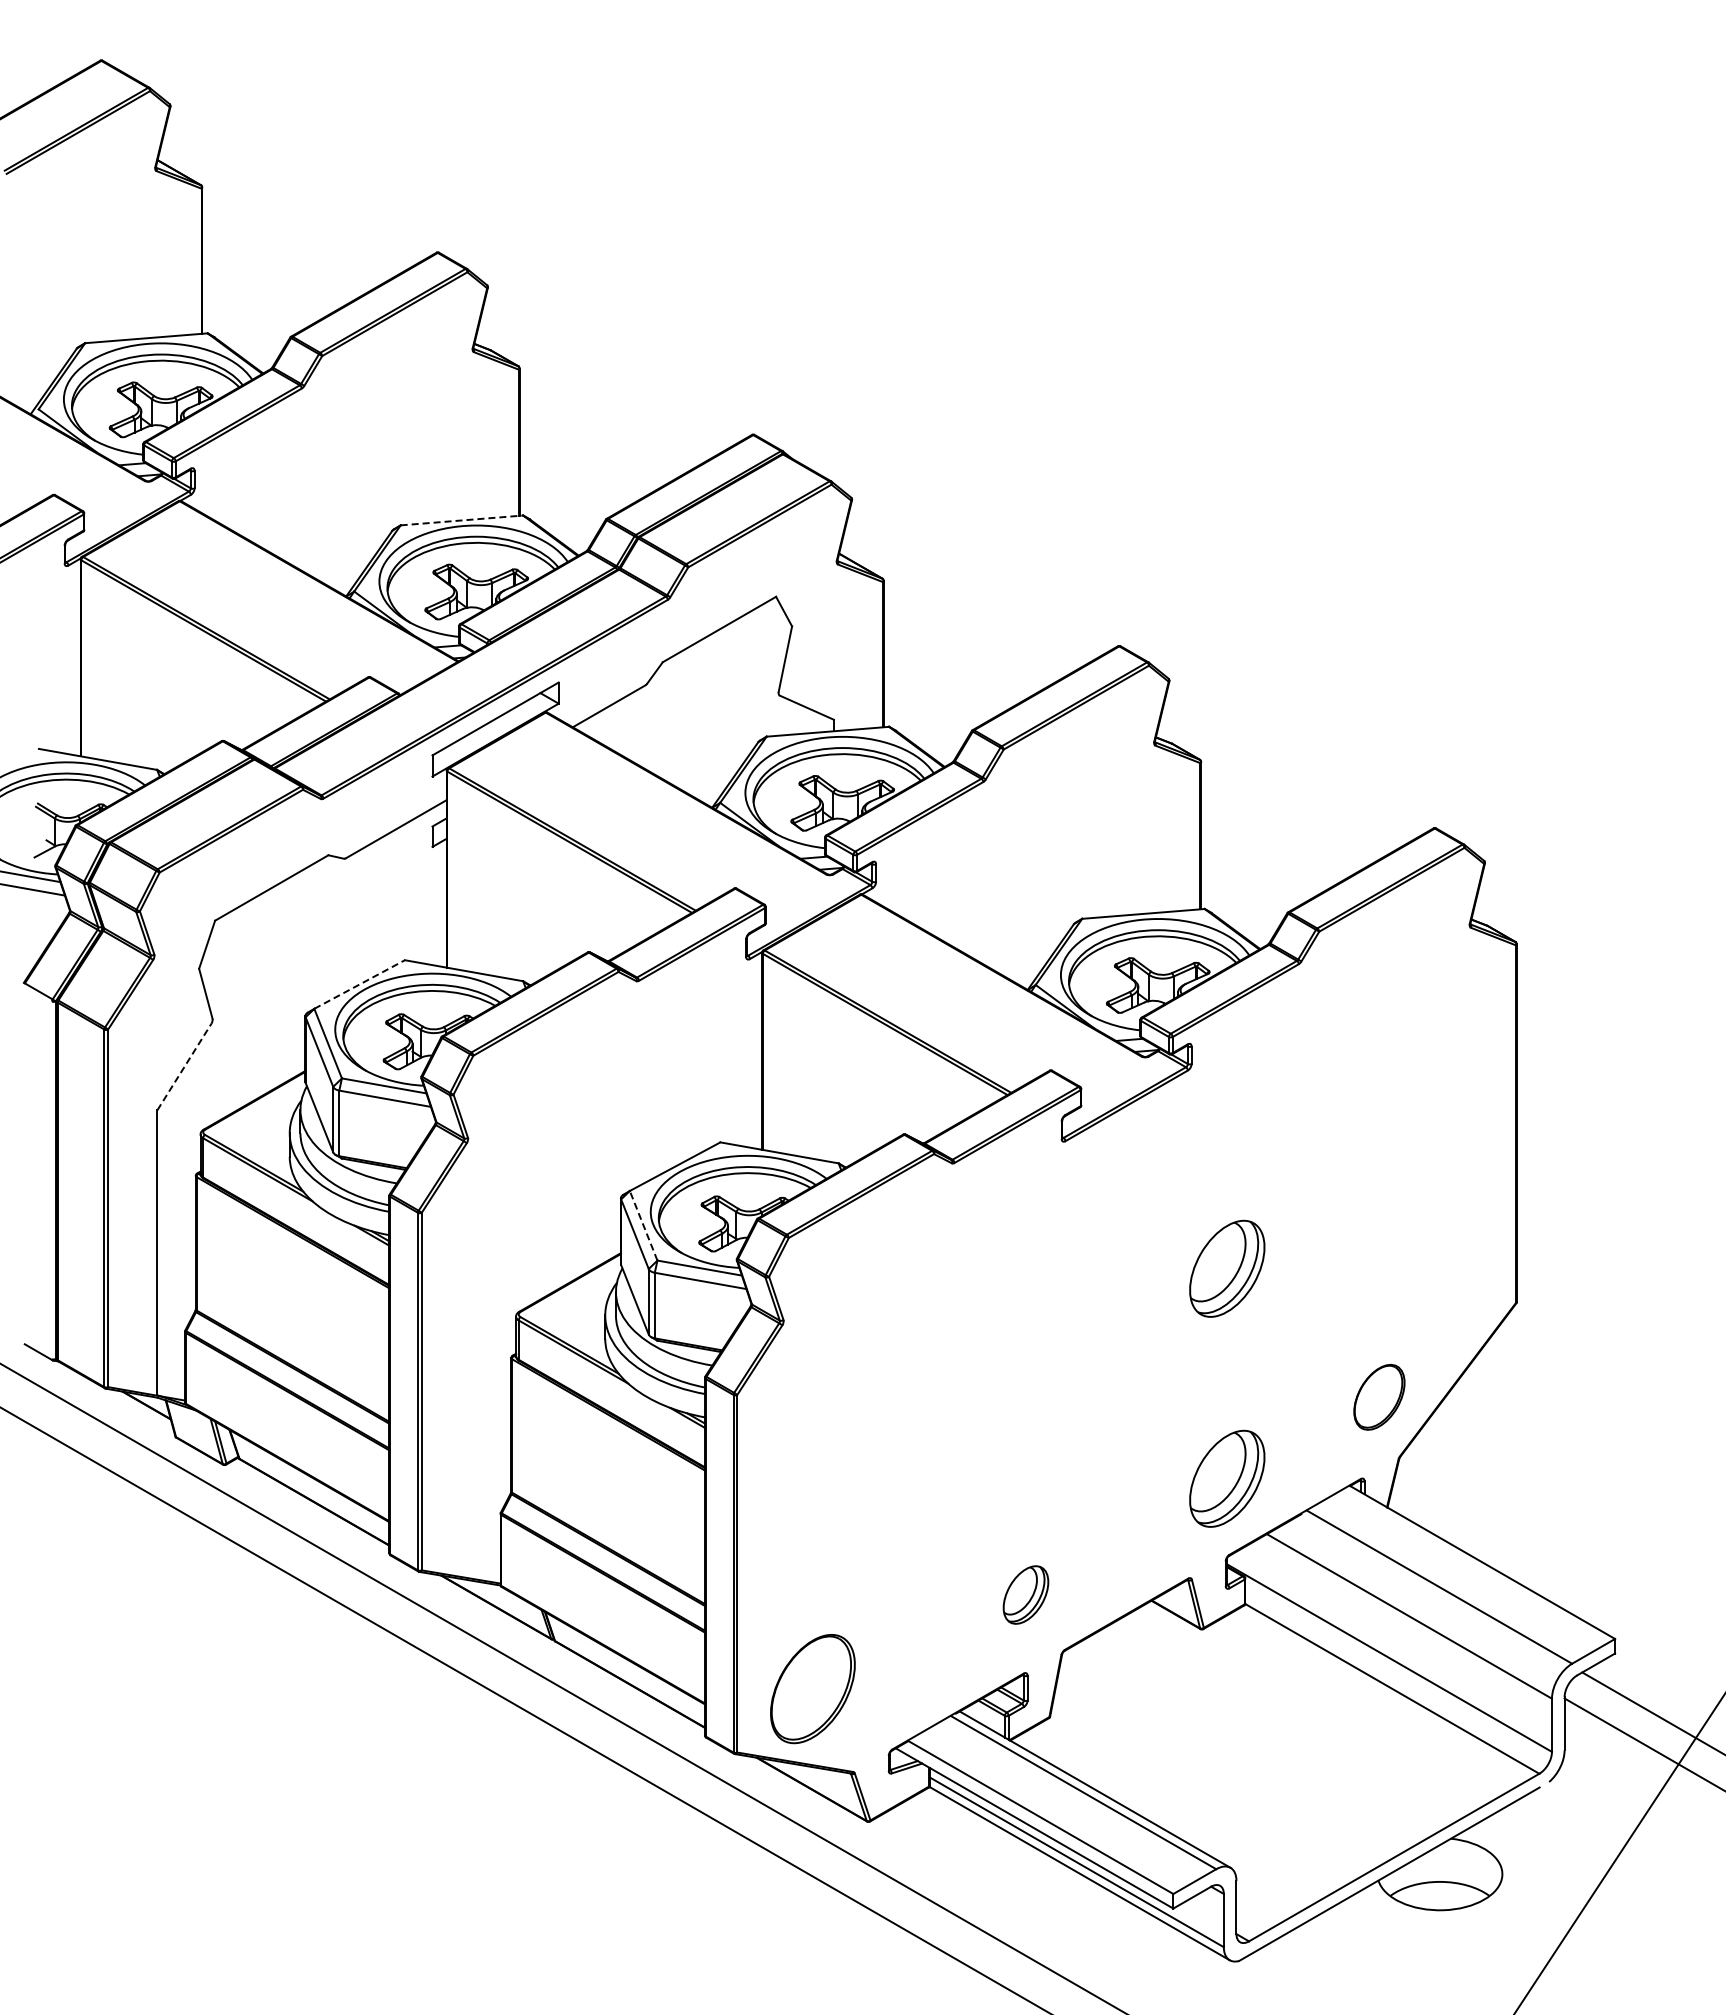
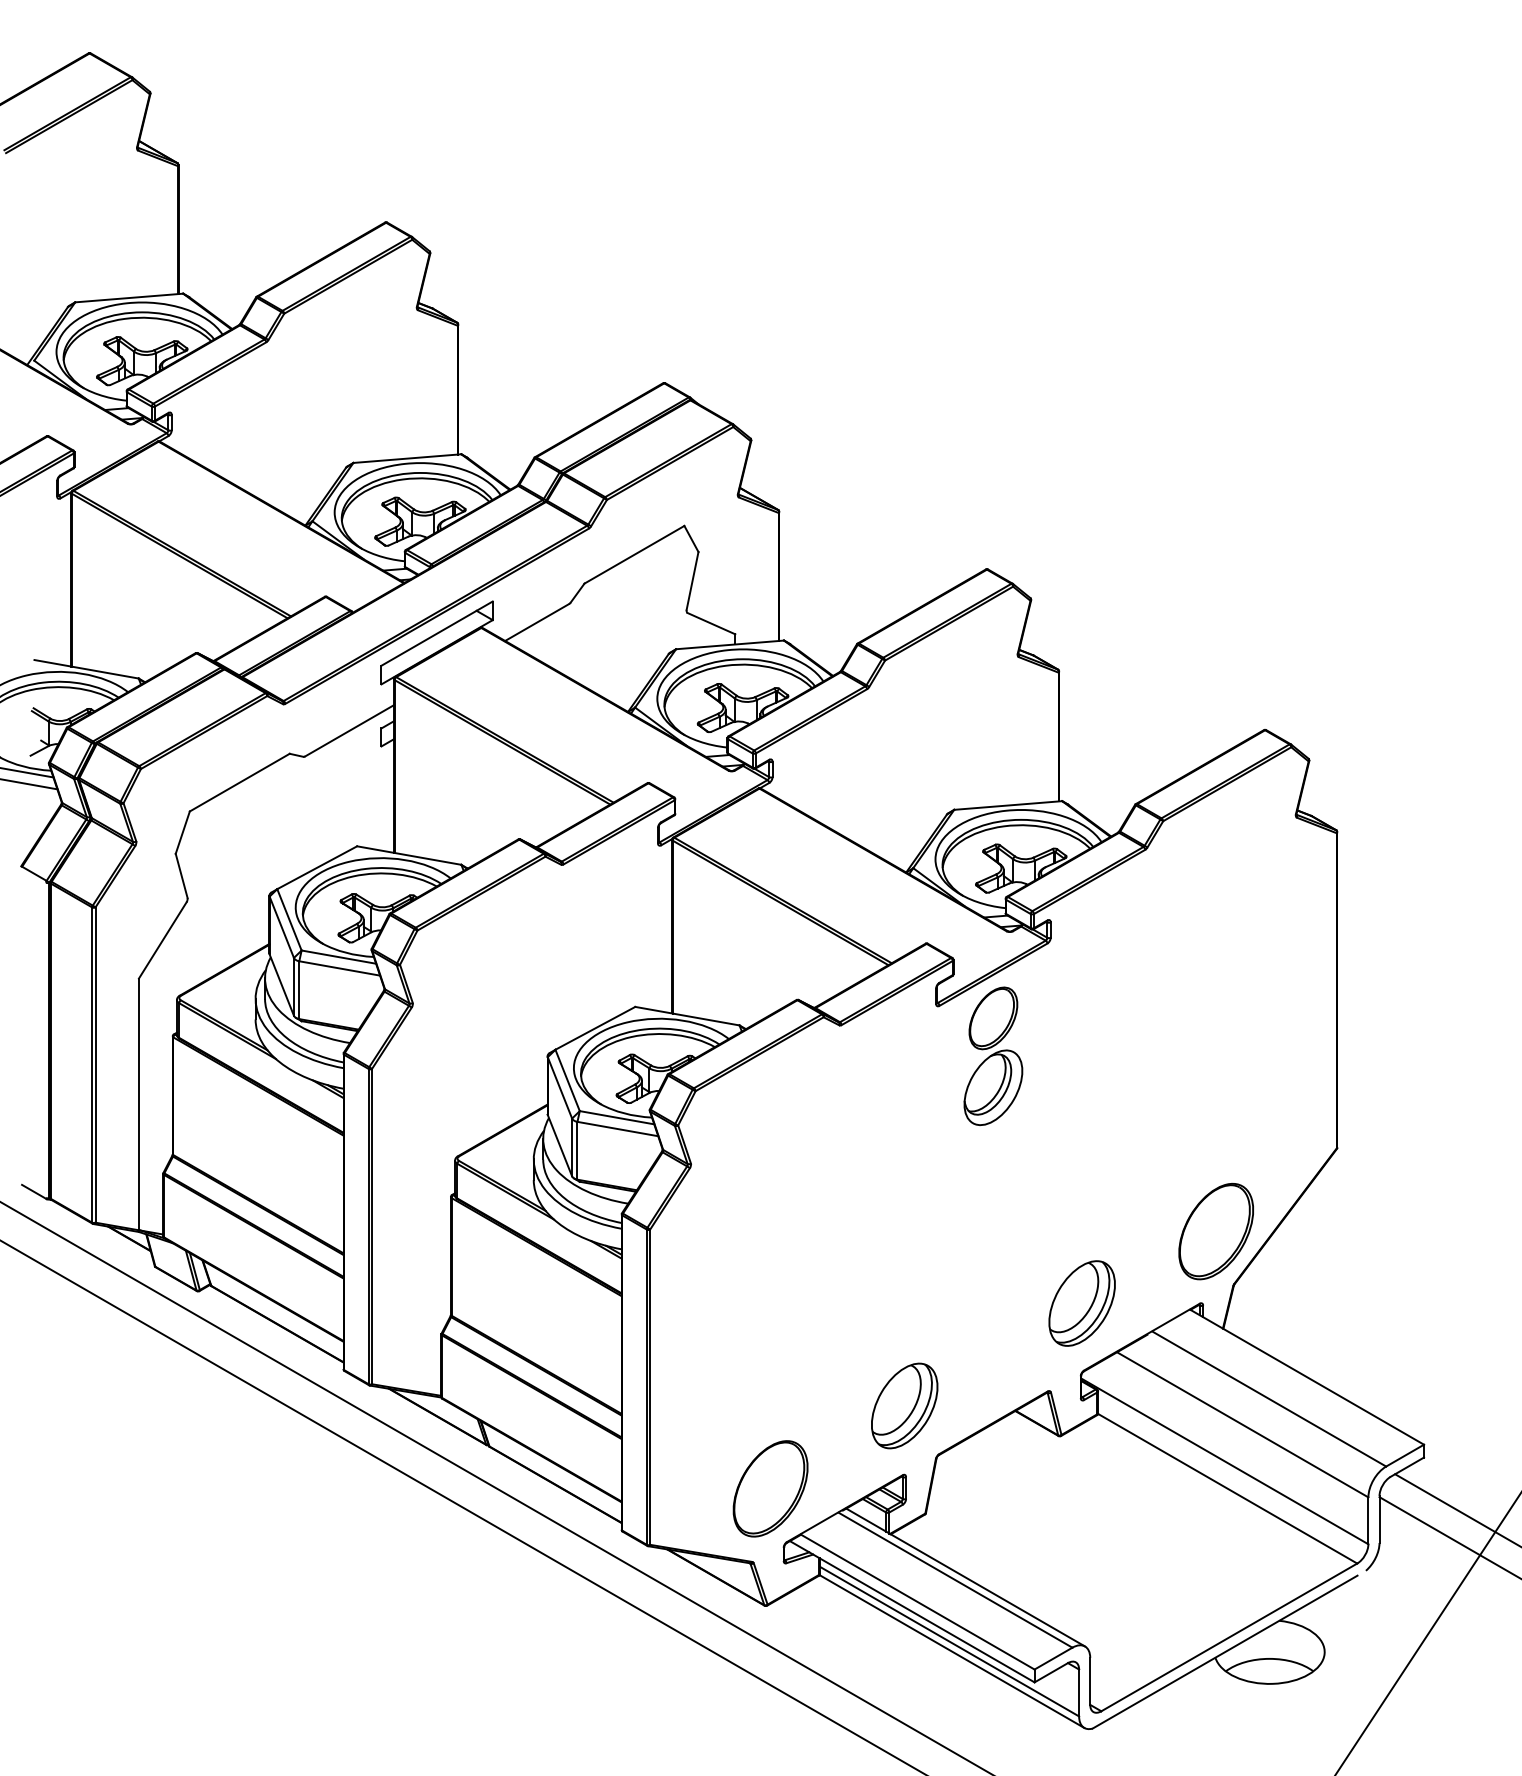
line: (462, 520) -> (407, 458), dashed -> solid
line: (360, 984) -> (317, 867), dashed -> solid
line: (184, 1067) -> (162, 940), dashed -> solid
part: (1126, 1198) -> (993, 1056), added
line: (643, 1225) -> (567, 1080), dashed -> solid
part: (1227, 1268) -> (1082, 1118), removed
part: (1379, 1397) -> (1216, 1231), size x1.67
part: (1025, 1594) -> (904, 1405), size x1.67
part: (812, 1689) -> (770, 1489), moved

